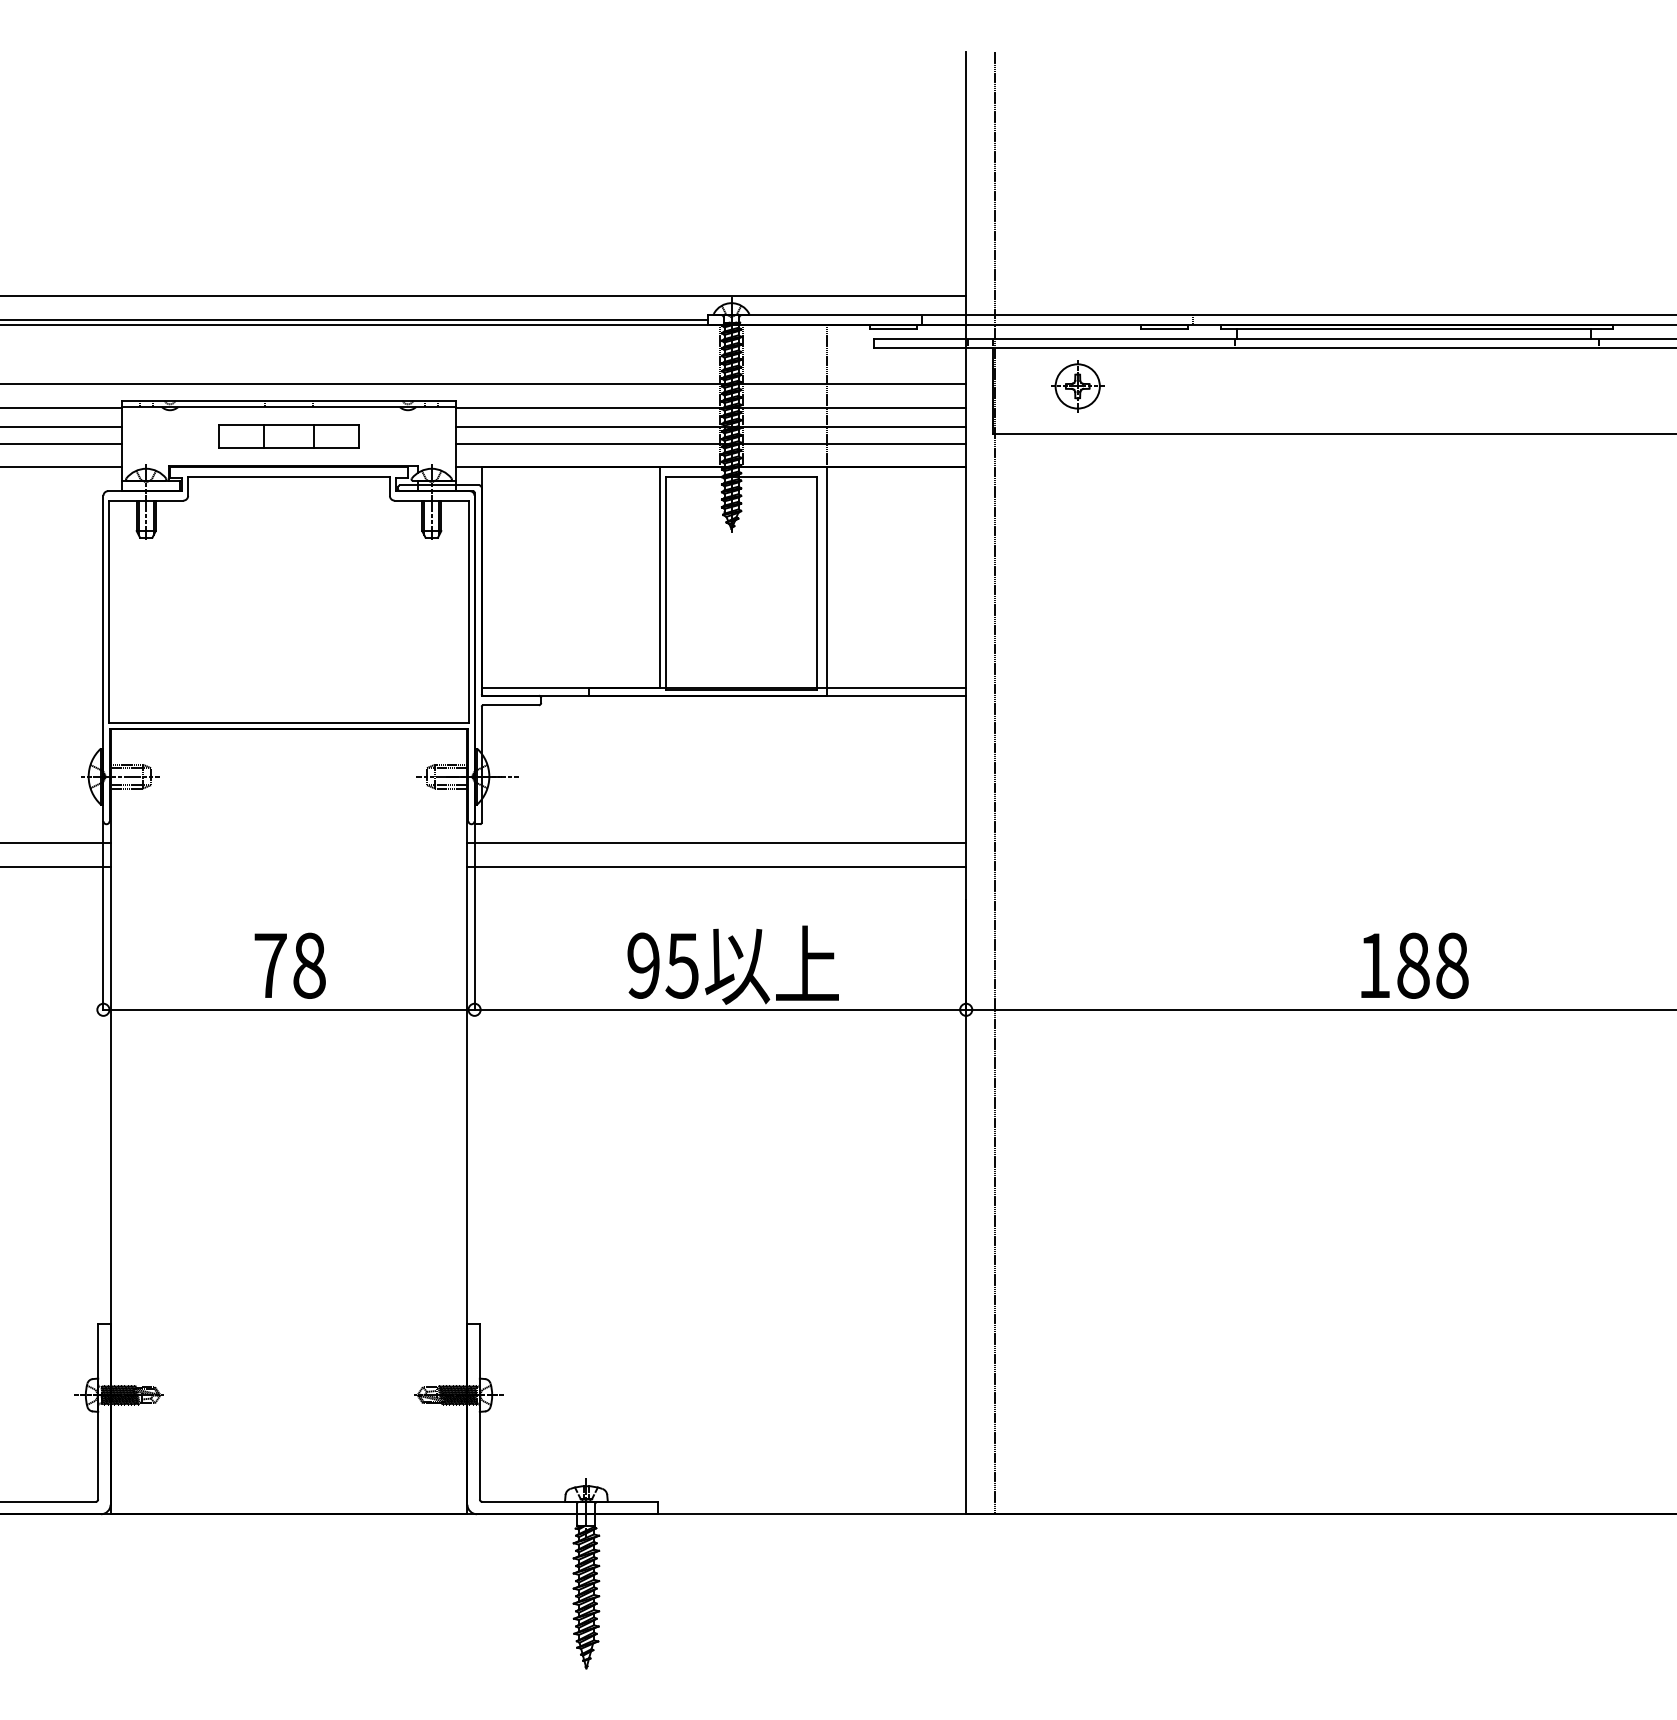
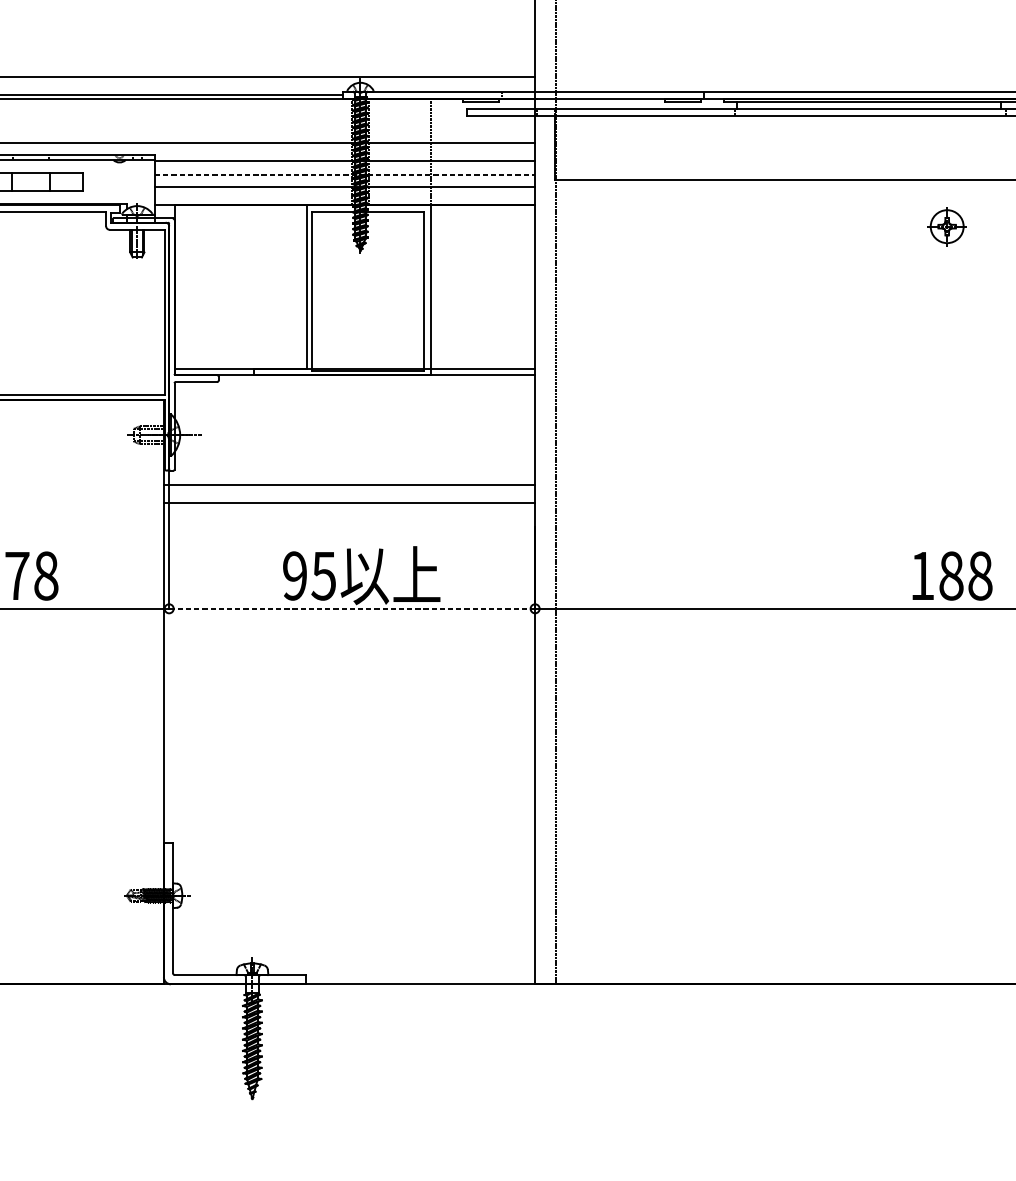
part: (1077, 386) -> (947, 226), moved
line: (711, 426) -> (345, 174), solid -> dashed
text: (1414, 965) -> (952, 575), moved
line: (720, 1009) -> (352, 608), solid -> dashed

